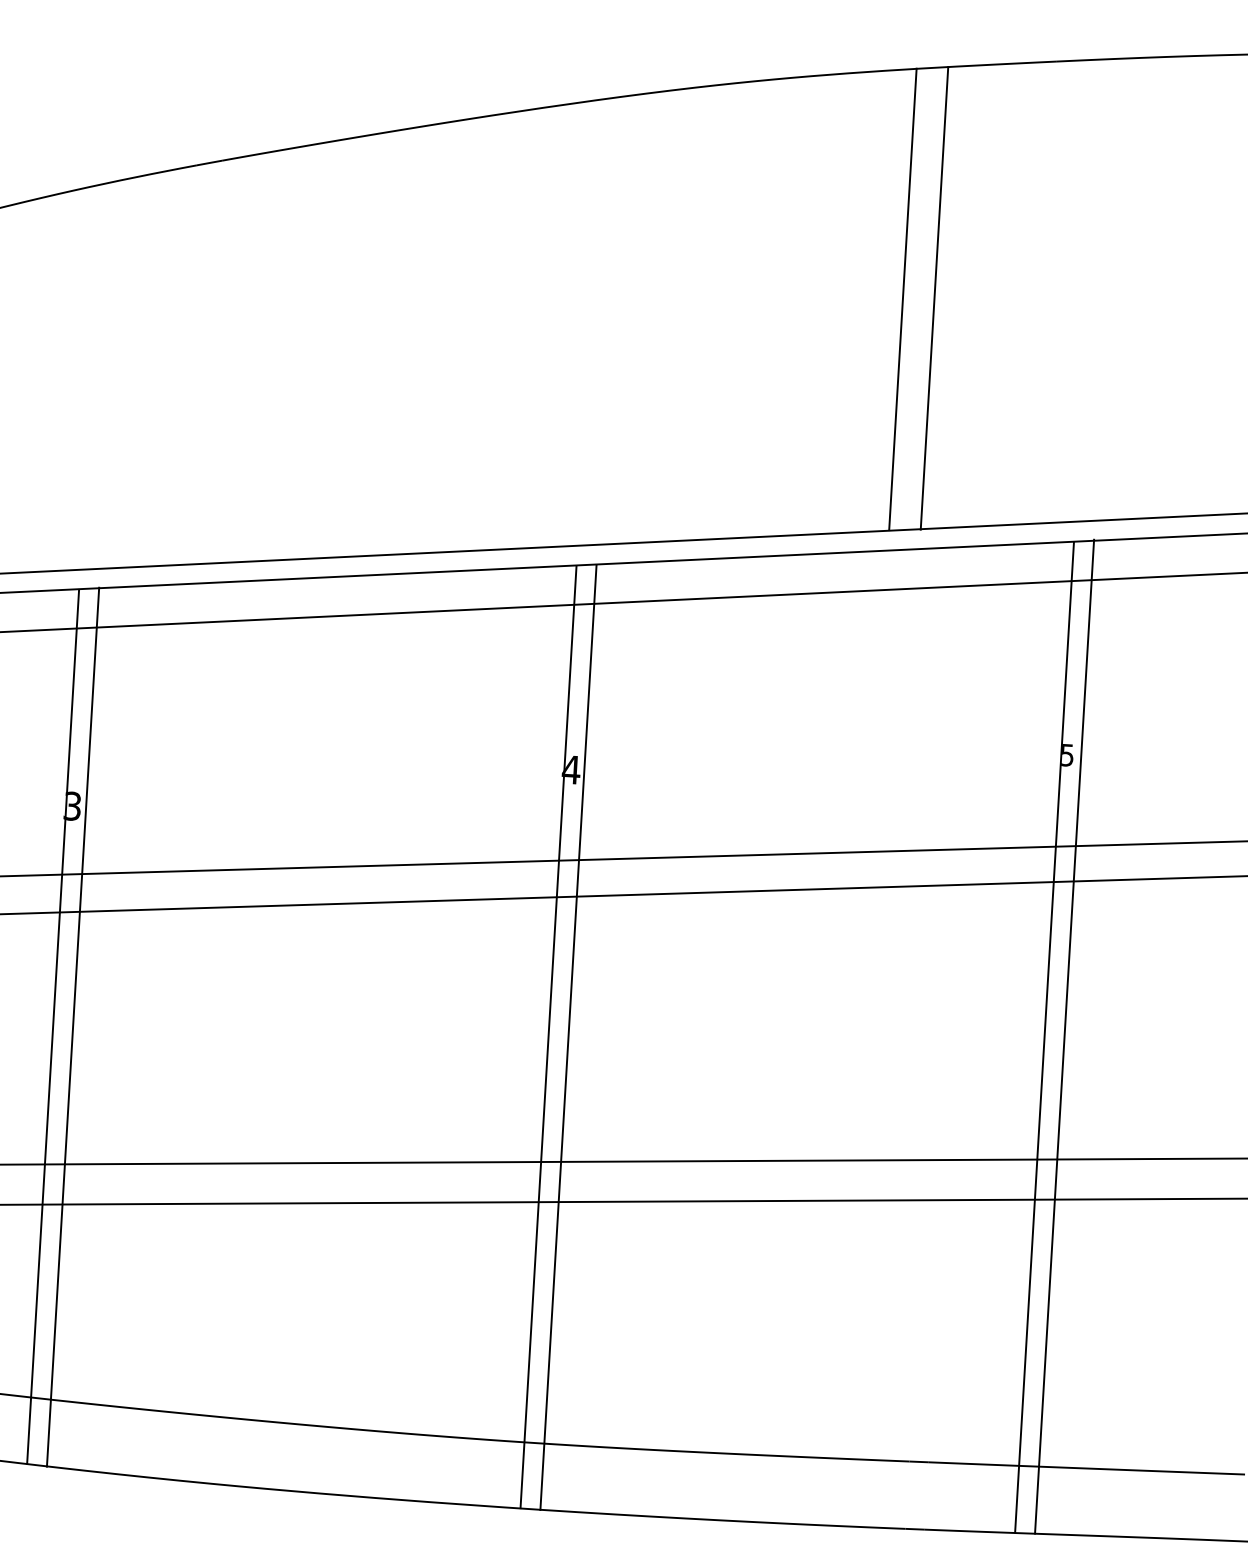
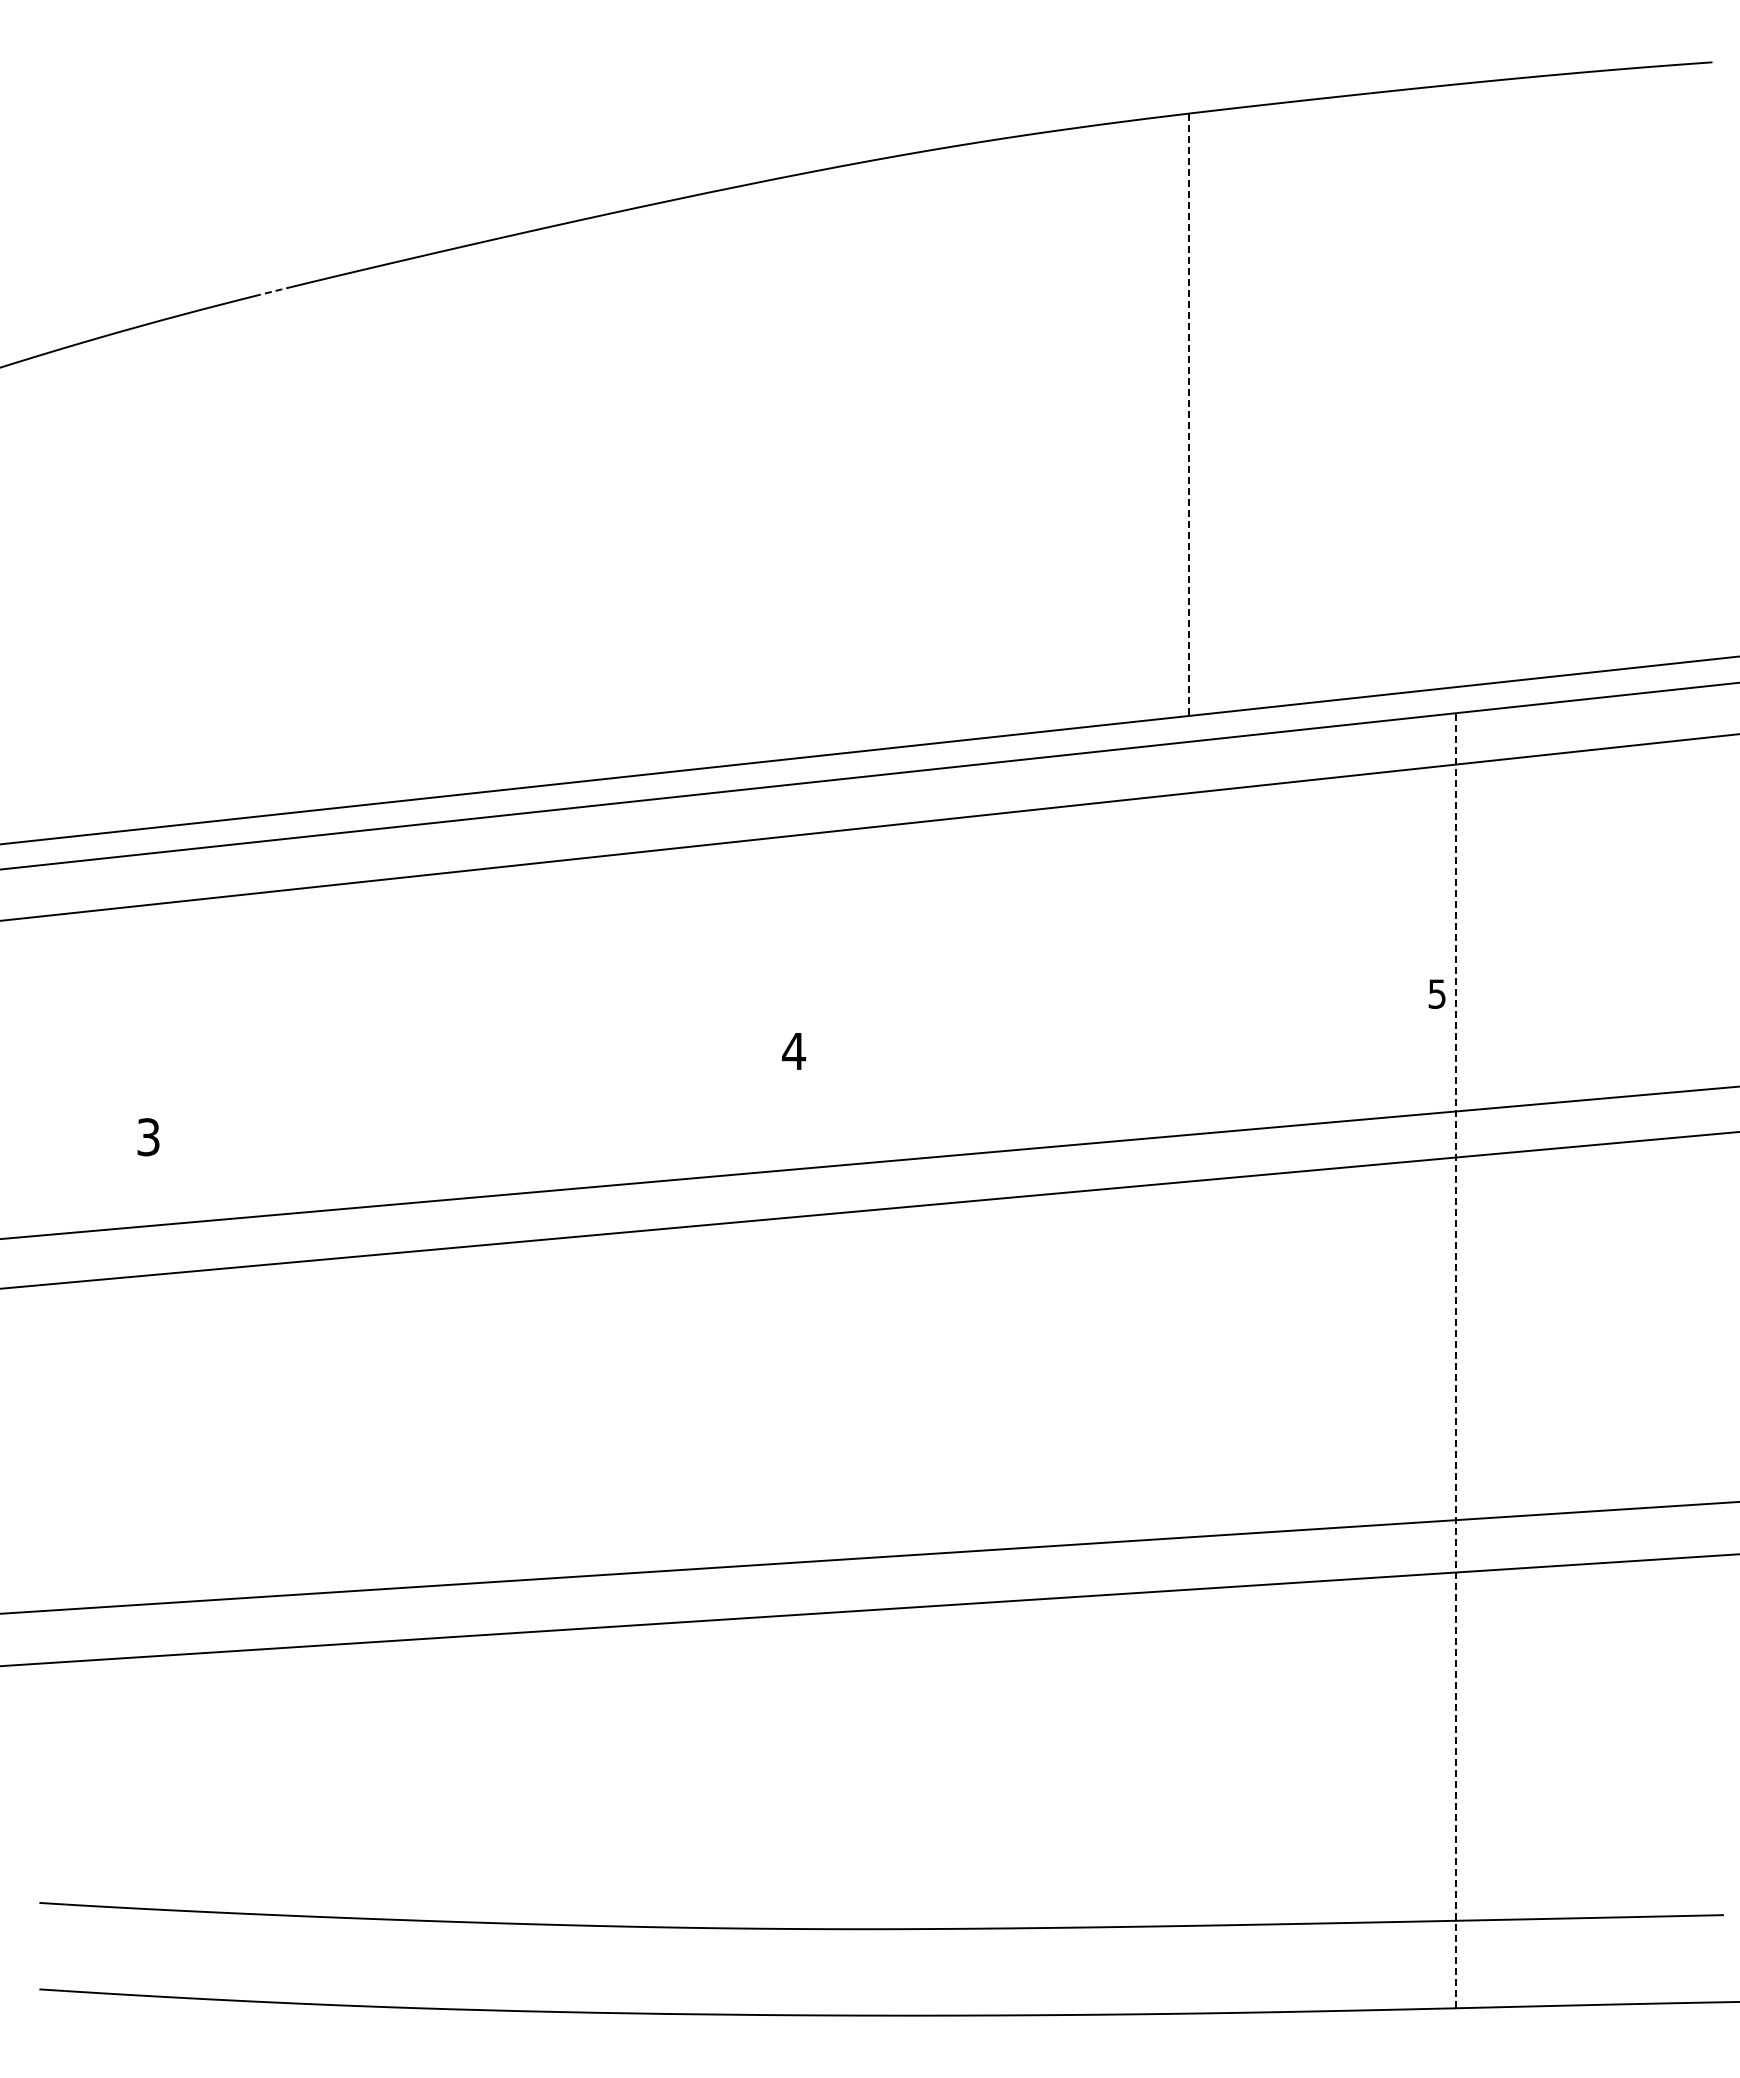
line: (209, 162) -> (276, 290), solid -> dashed
line: (934, 298) -> (1229, 410), removed
line: (902, 299) -> (1188, 414), solid -> dashed
line: (53, 1026) -> (140, 1425), removed
line: (73, 1027) -> (166, 1424), removed
line: (1064, 1036) -> (1455, 1359), solid -> dashed
line: (548, 1037) -> (784, 1400), removed
line: (568, 1037) -> (810, 1399), removed
line: (1044, 1037) -> (1429, 1362), removed

